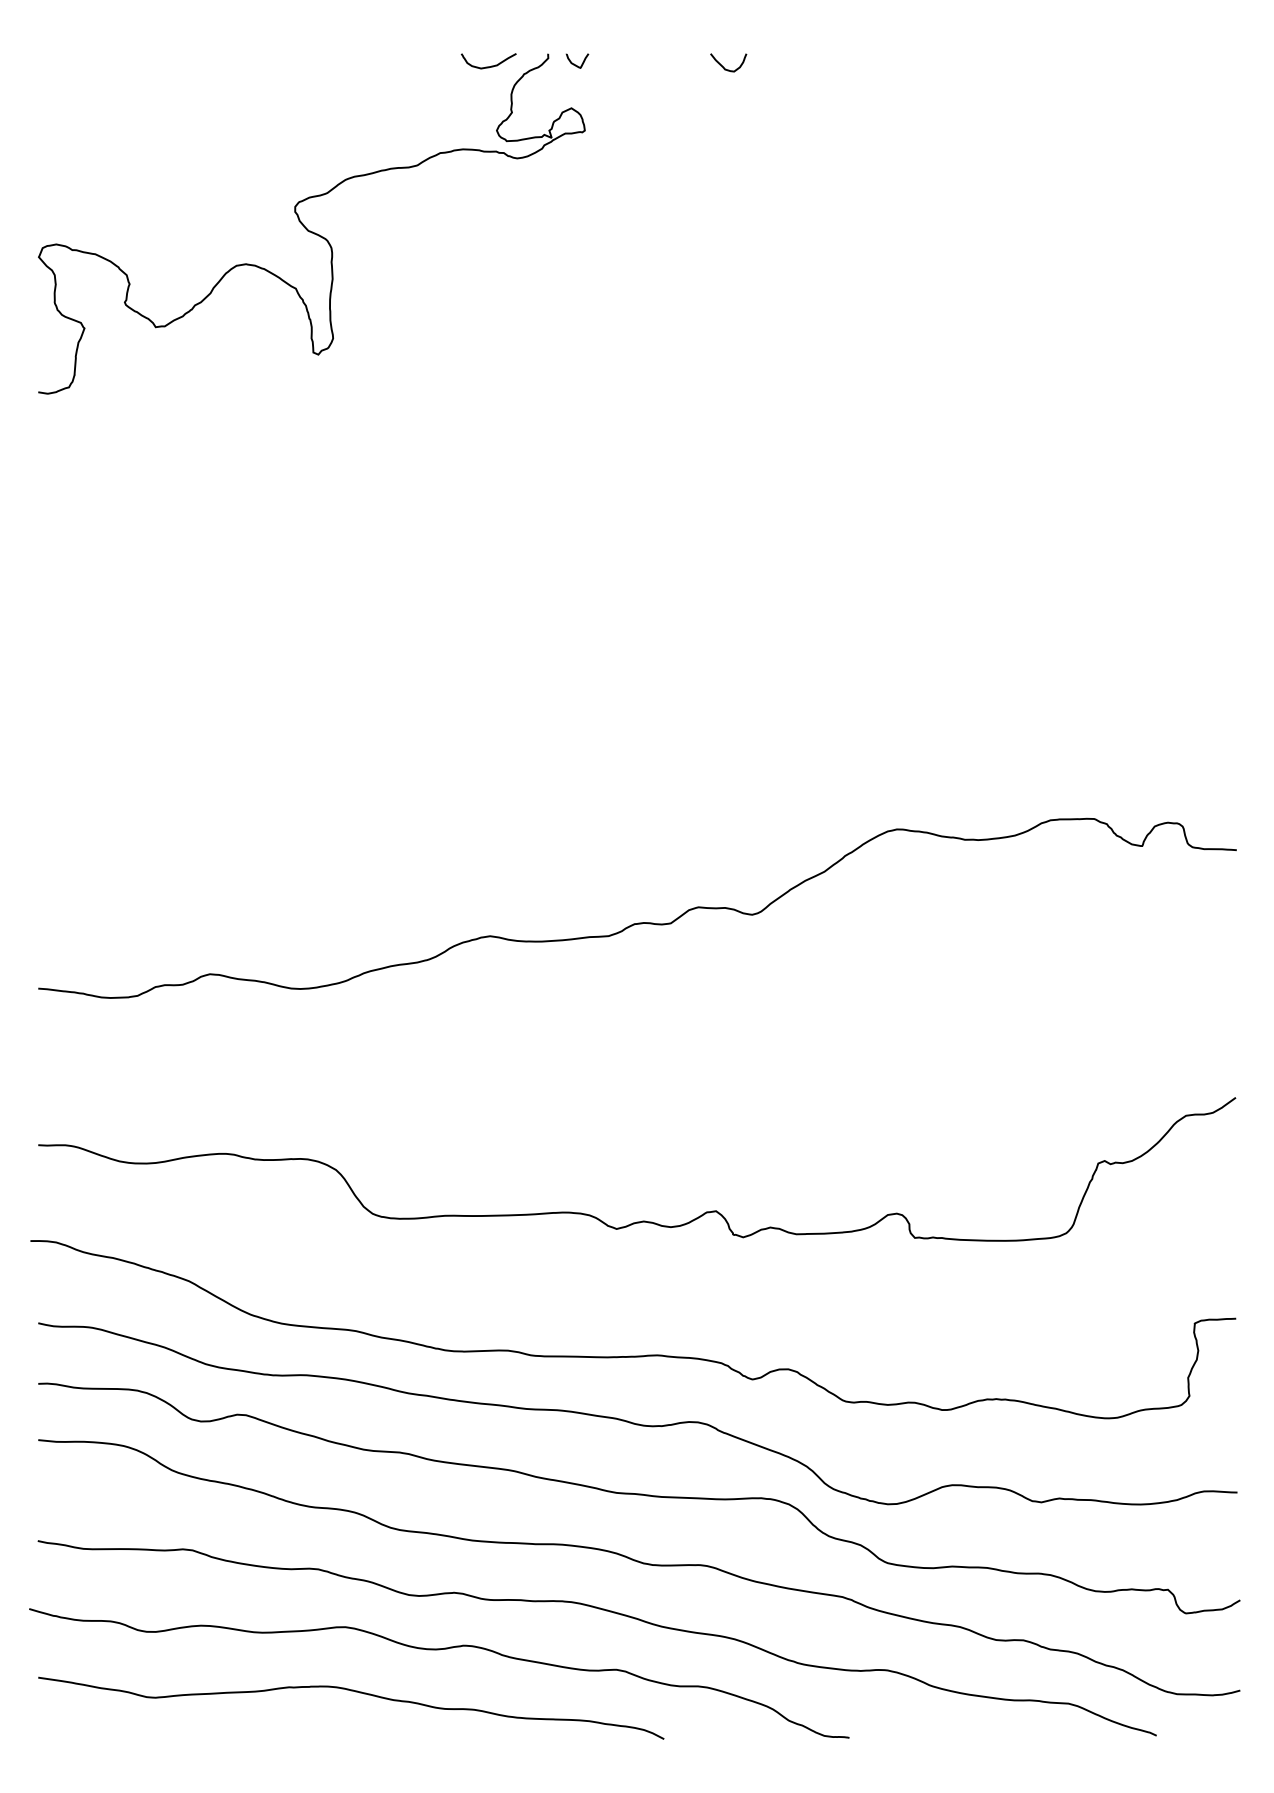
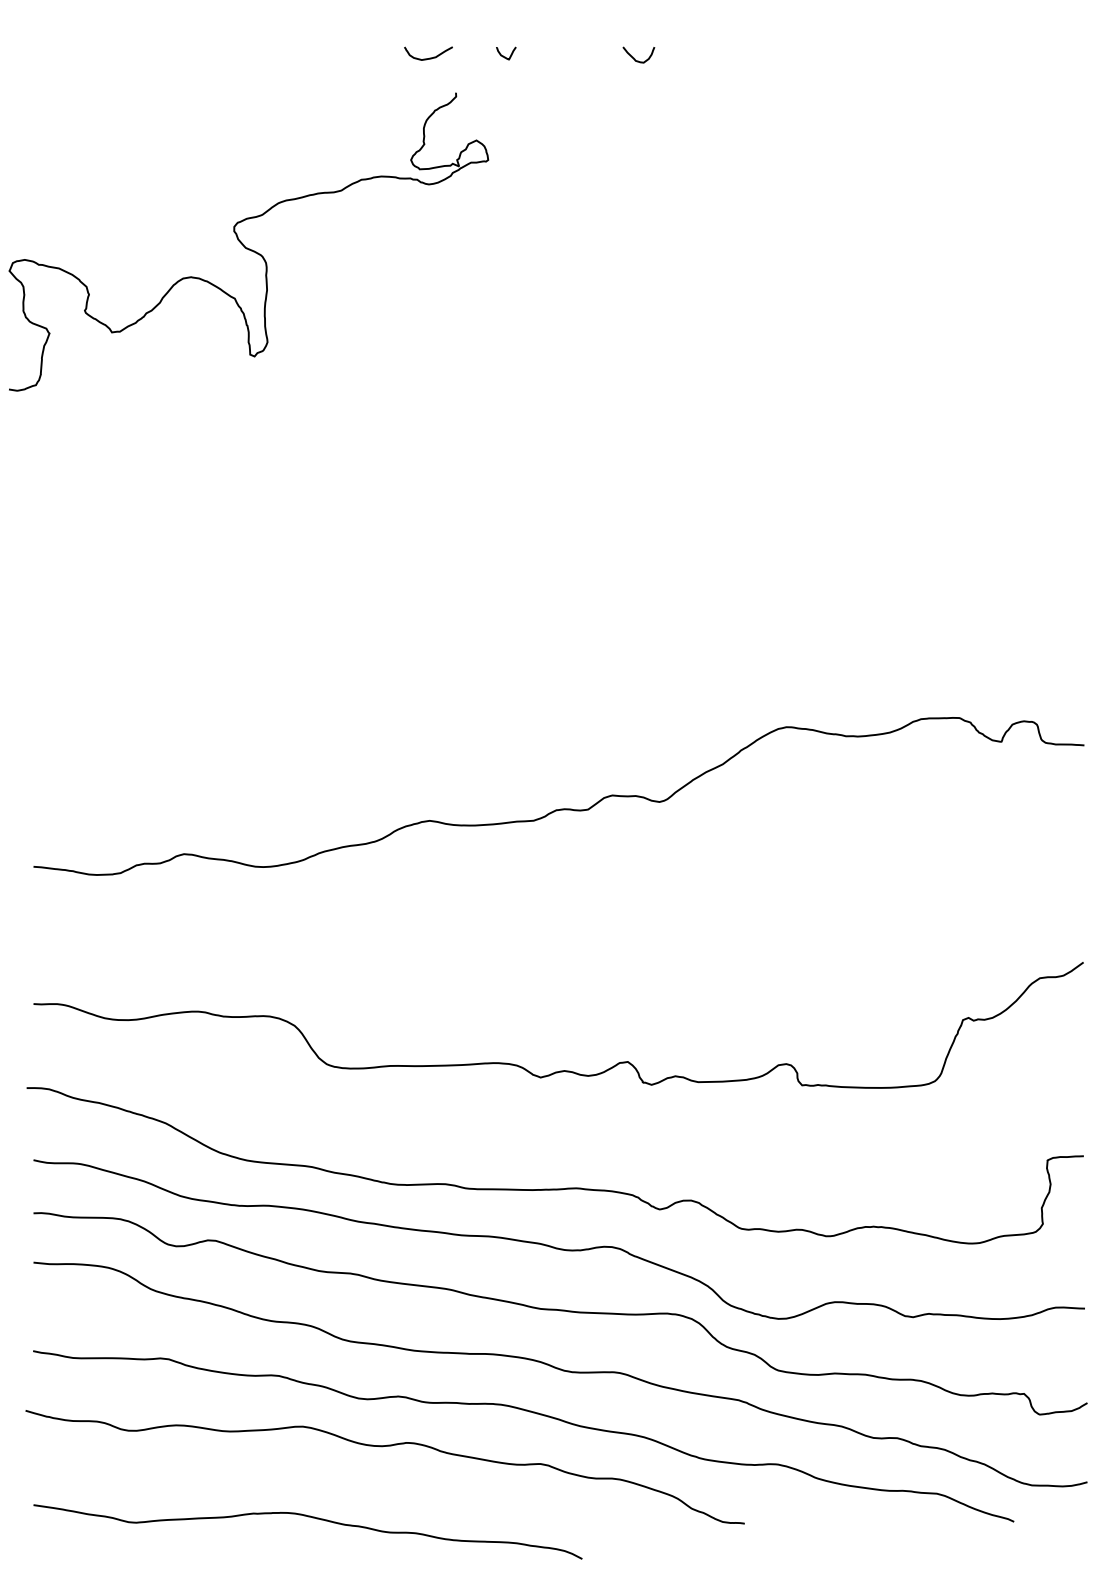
curve: (306, 227) -> (244, 245), moved
curve: (355, 1692) -> (311, 1518), moved

